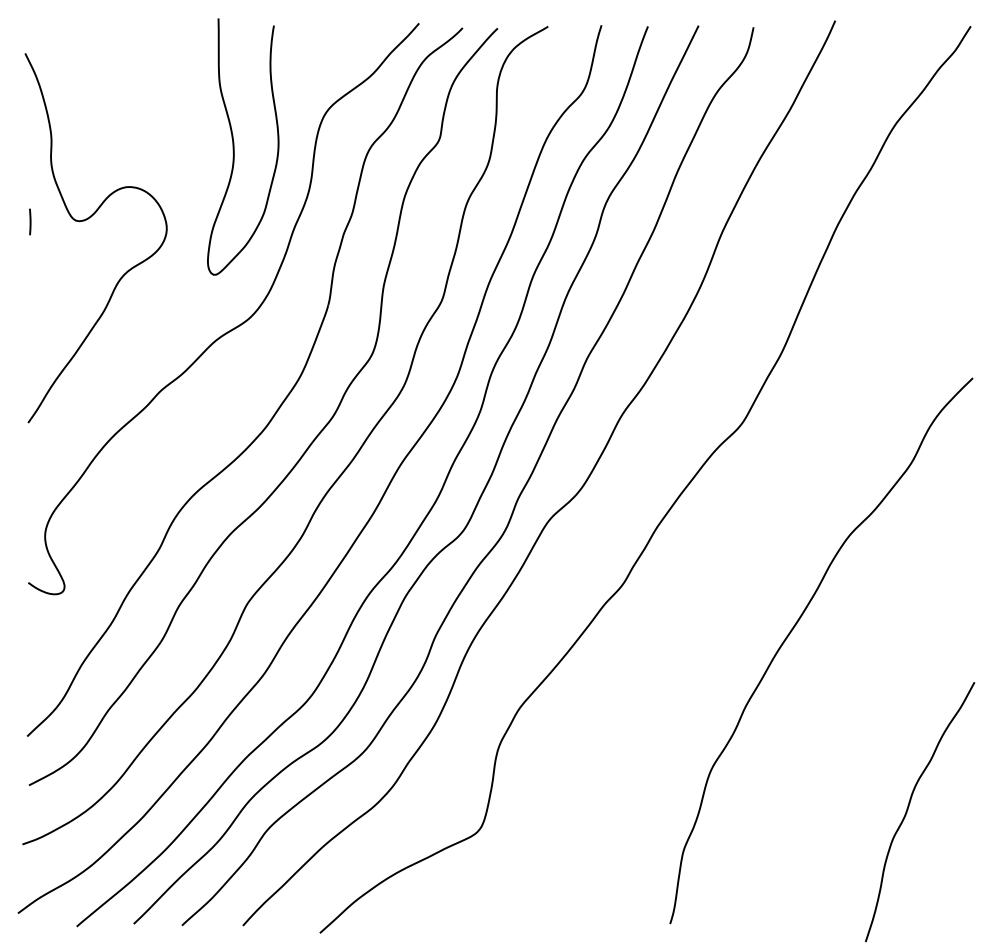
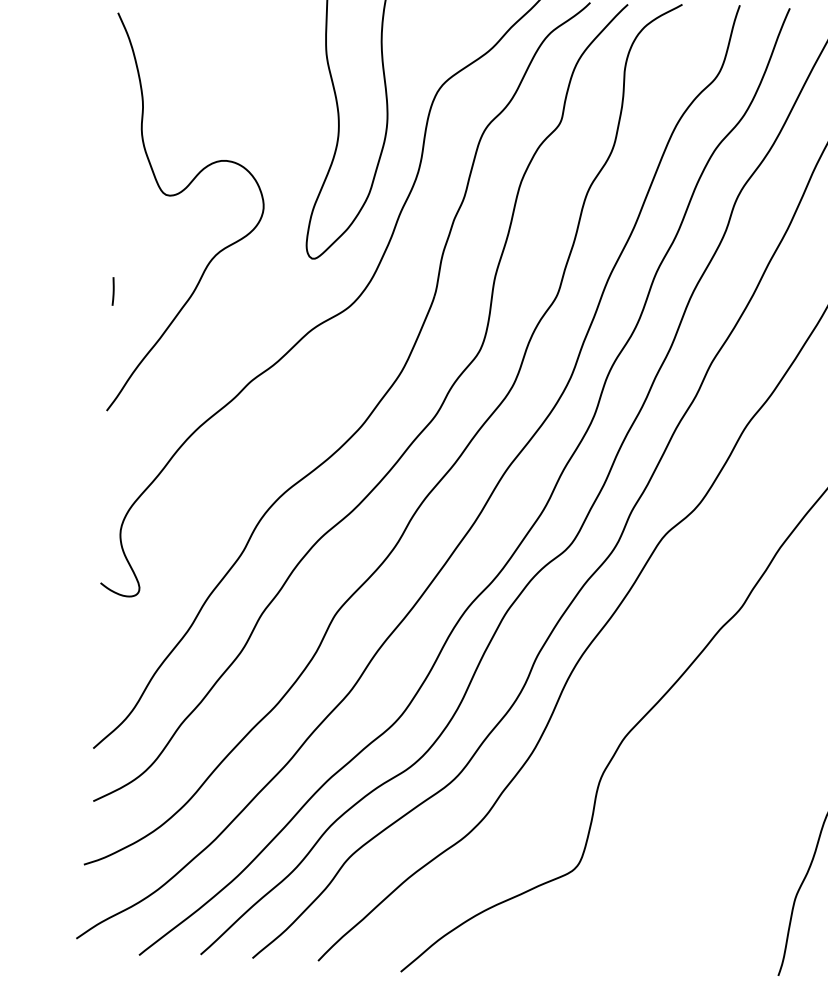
line: (30, 221) -> (113, 290), moved

